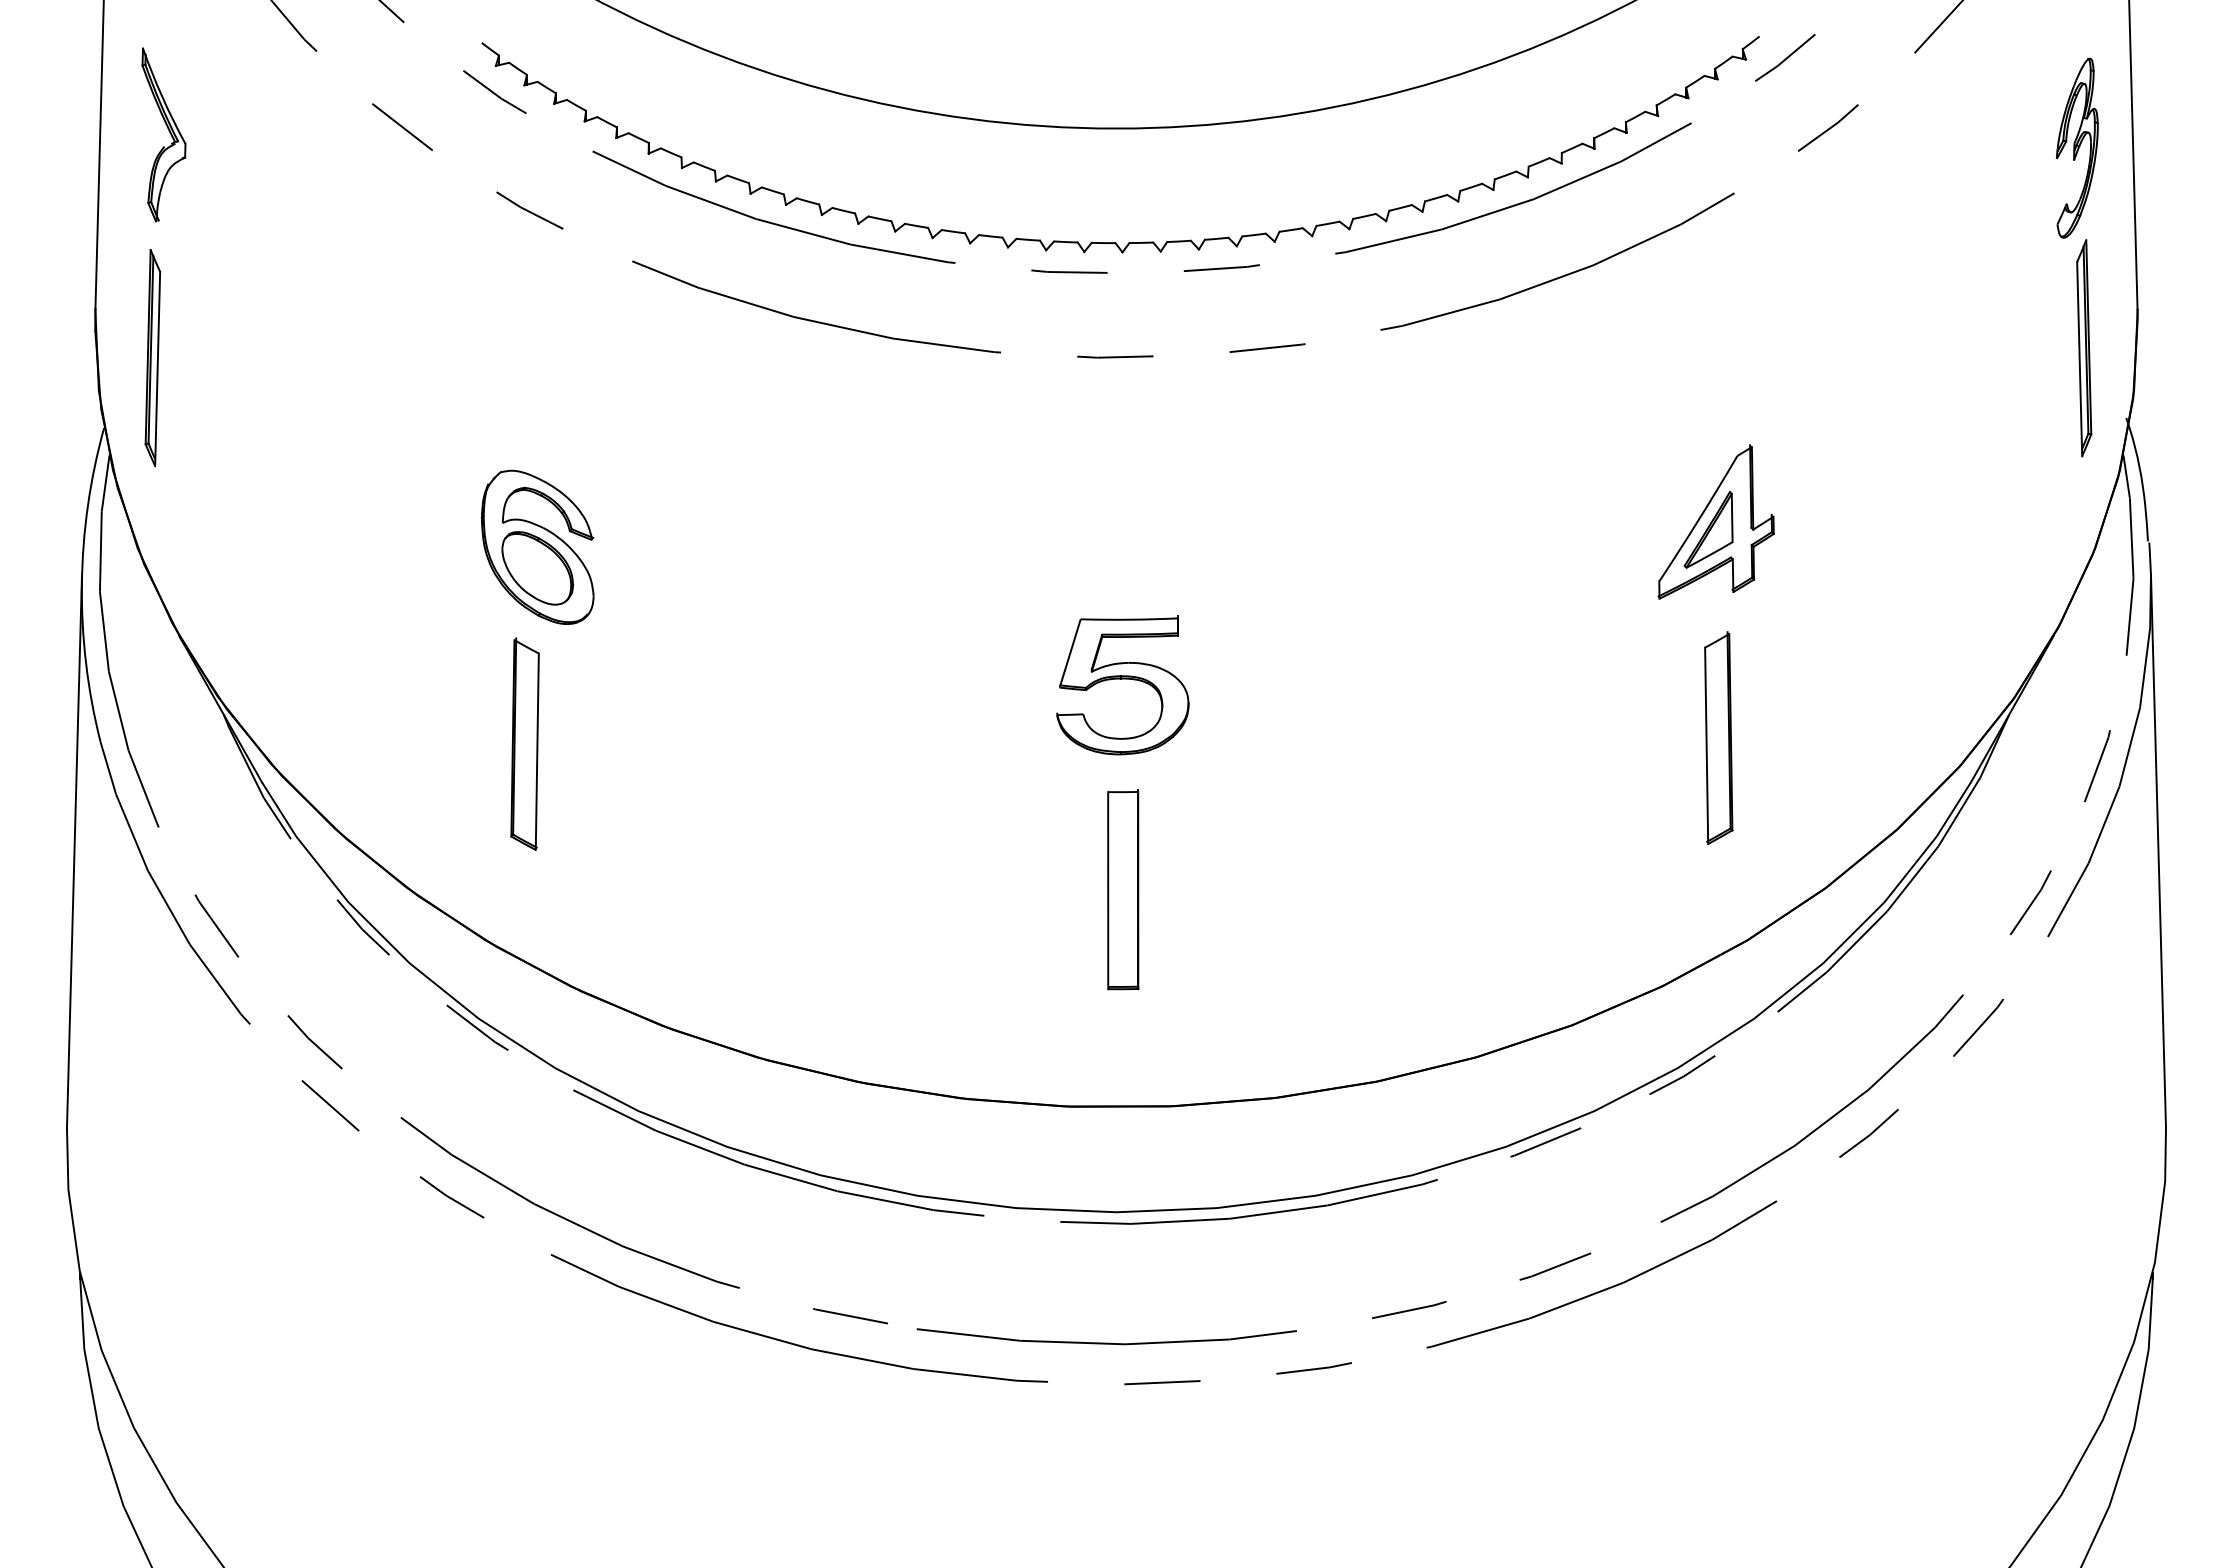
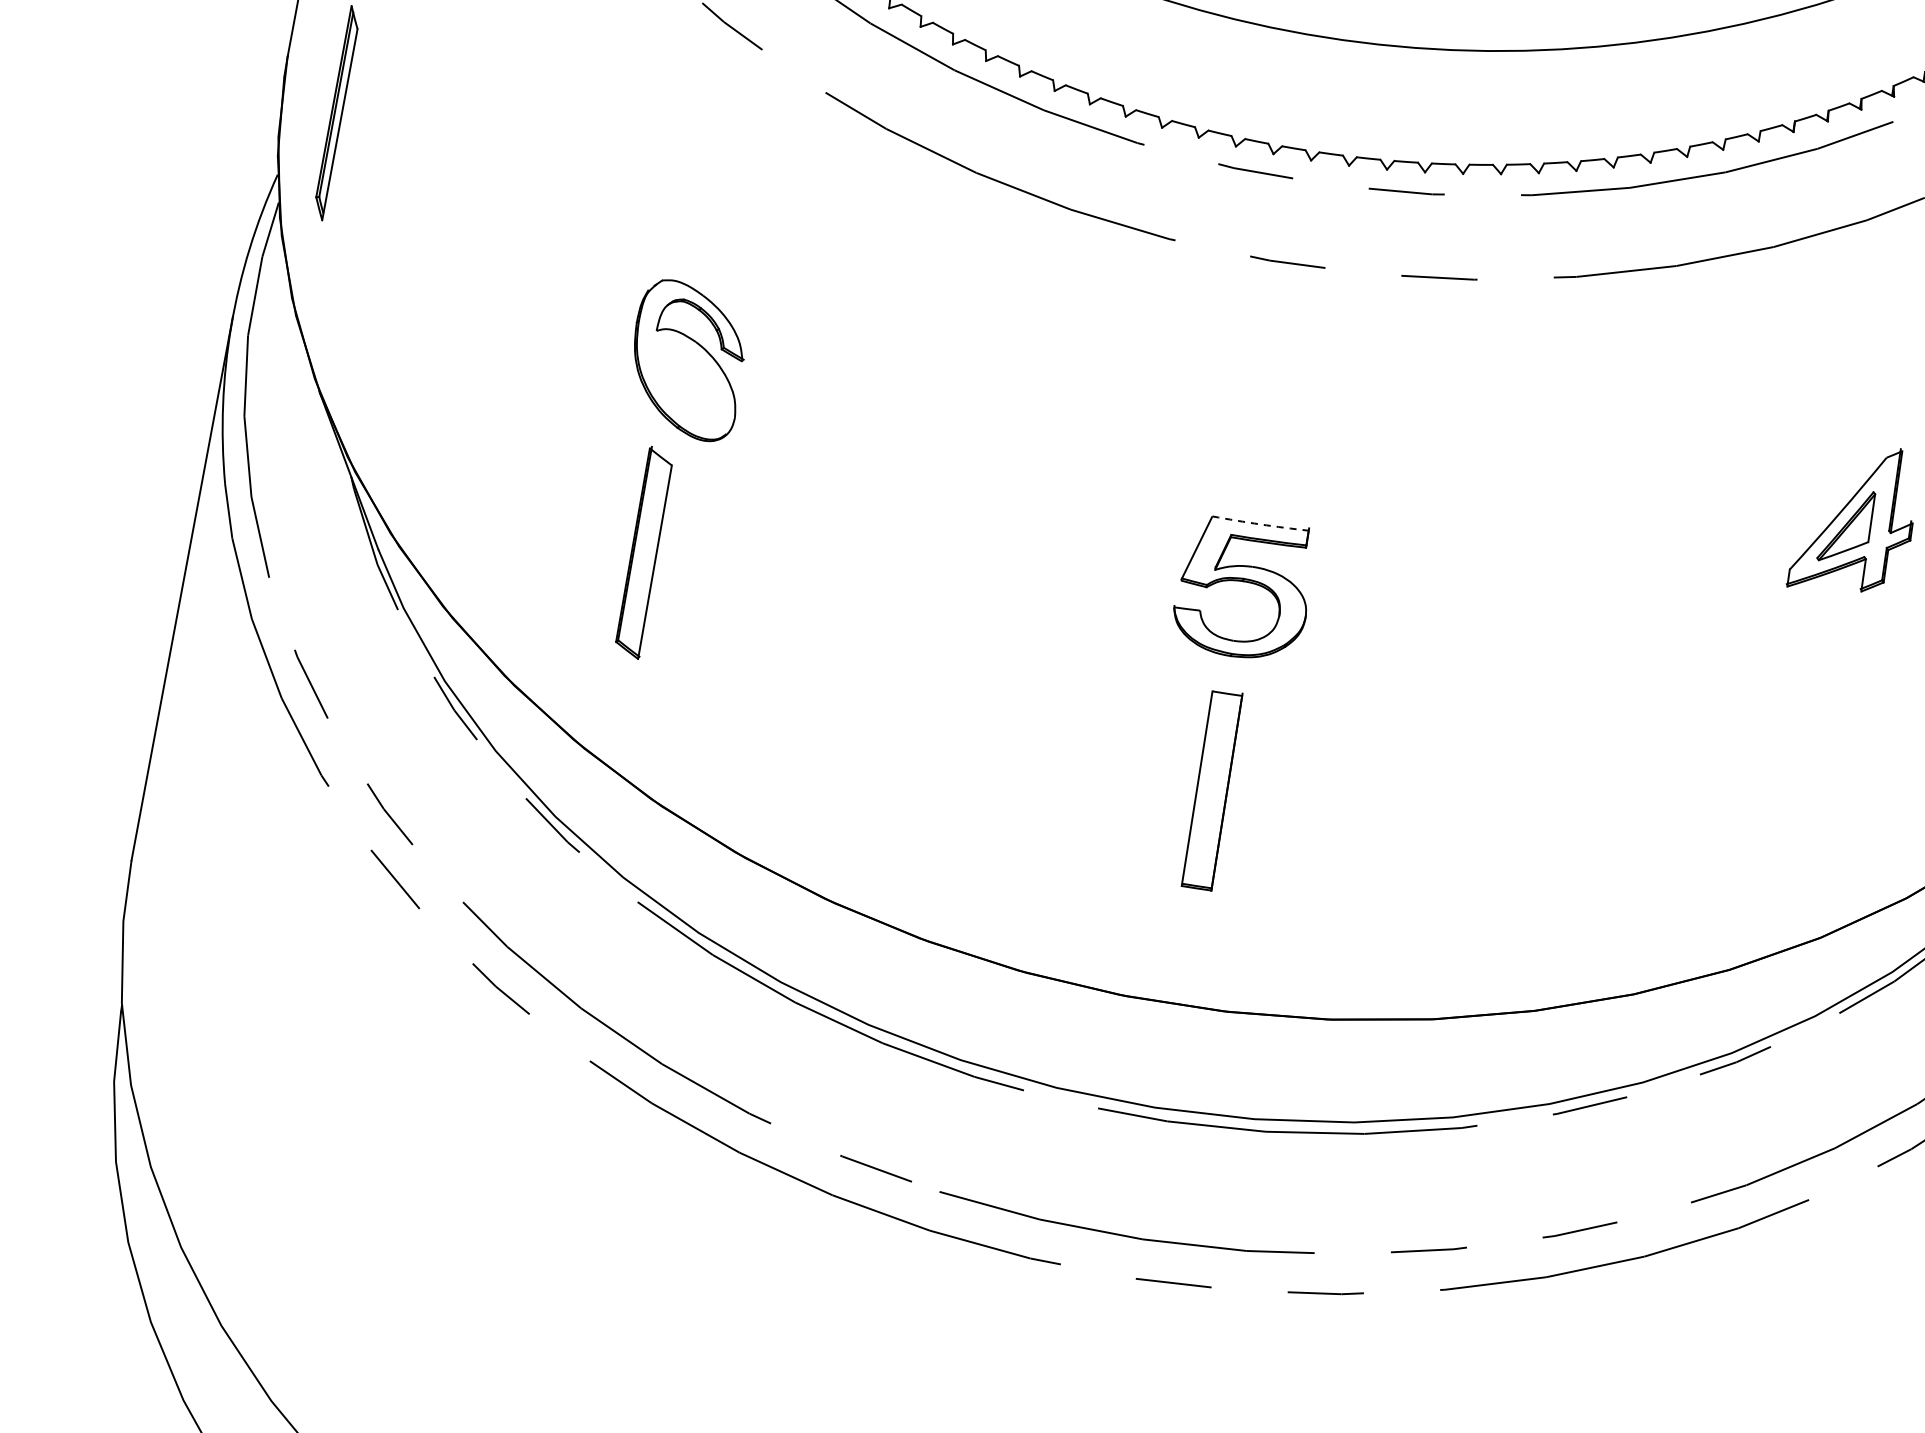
part: (537, 568) -> (683, 381), removed
arc: (1129, 619) -> (1260, 524), solid -> dashed
part: (1718, 737) -> (1823, 732), removed

